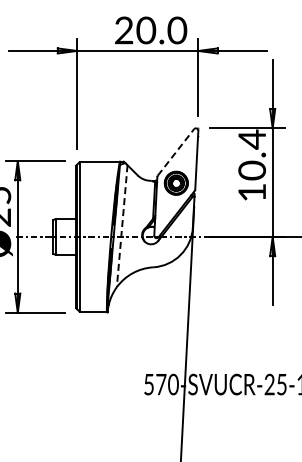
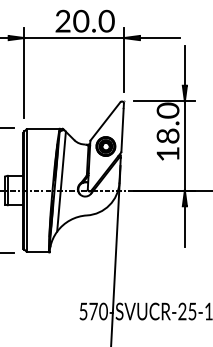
line: (176, 152) -> (106, 121), dashed -> solid
text: (252, 154) -> (168, 122), 10.4 -> 18.0
line: (122, 226) -> (61, 181), dashed -> solid

